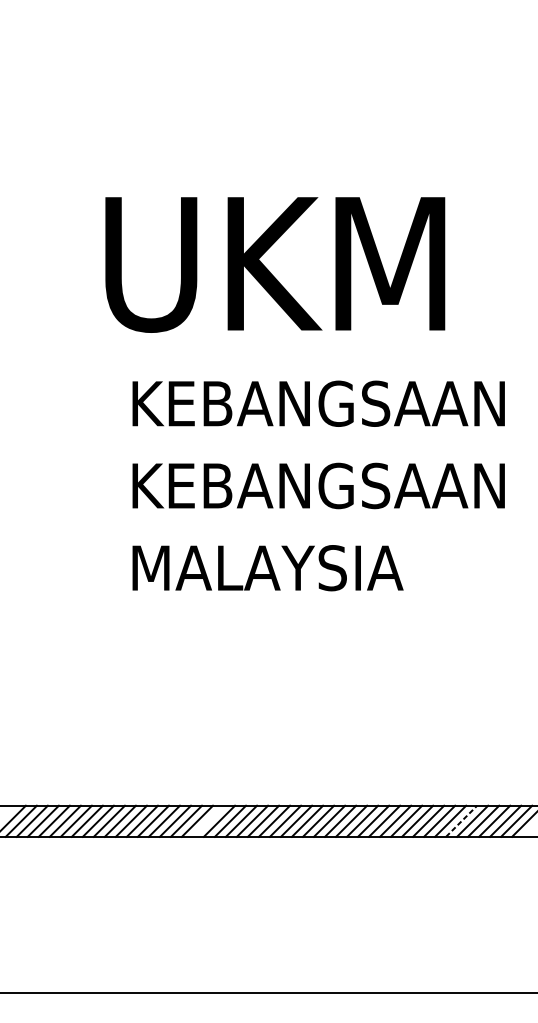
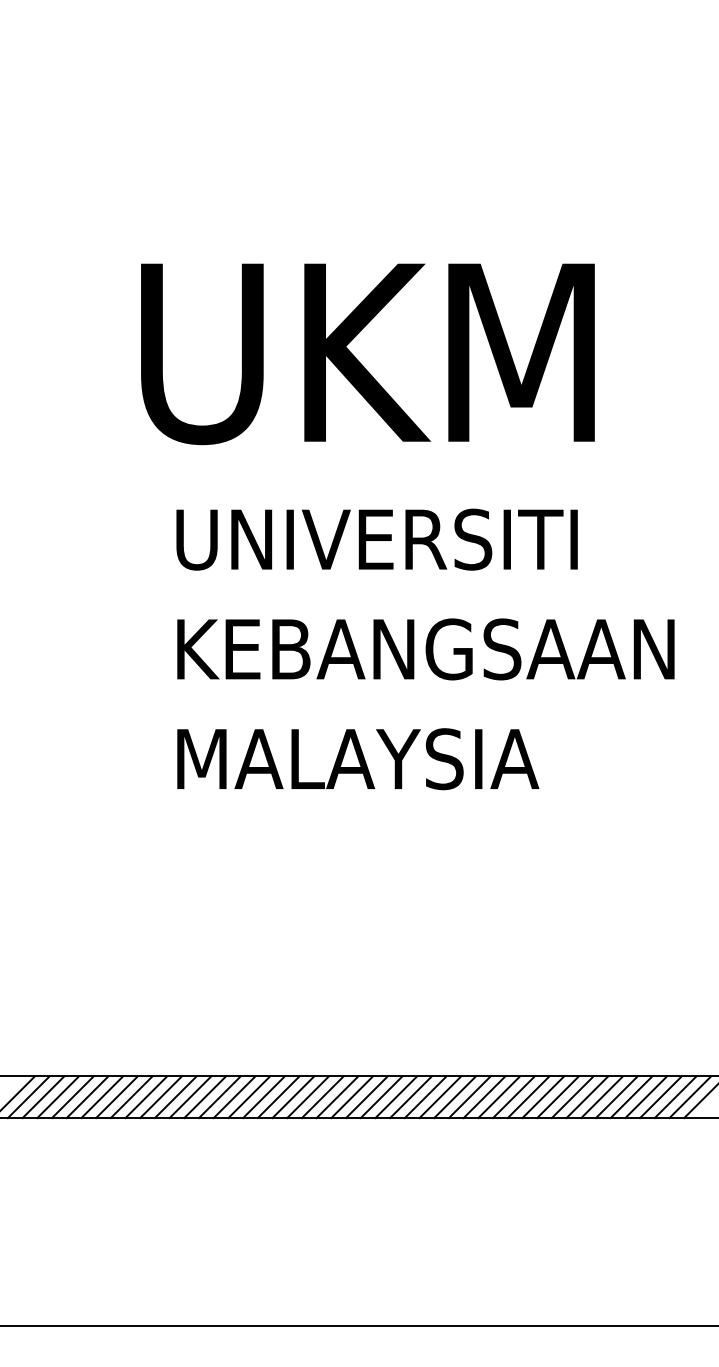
text: (318, 403) -> (425, 539), KEBANGSAAN -> UNIVERSITI
line: (462, 820) -> (617, 1096), dashed -> solid
line: (208, 821) -> (278, 1097), added

